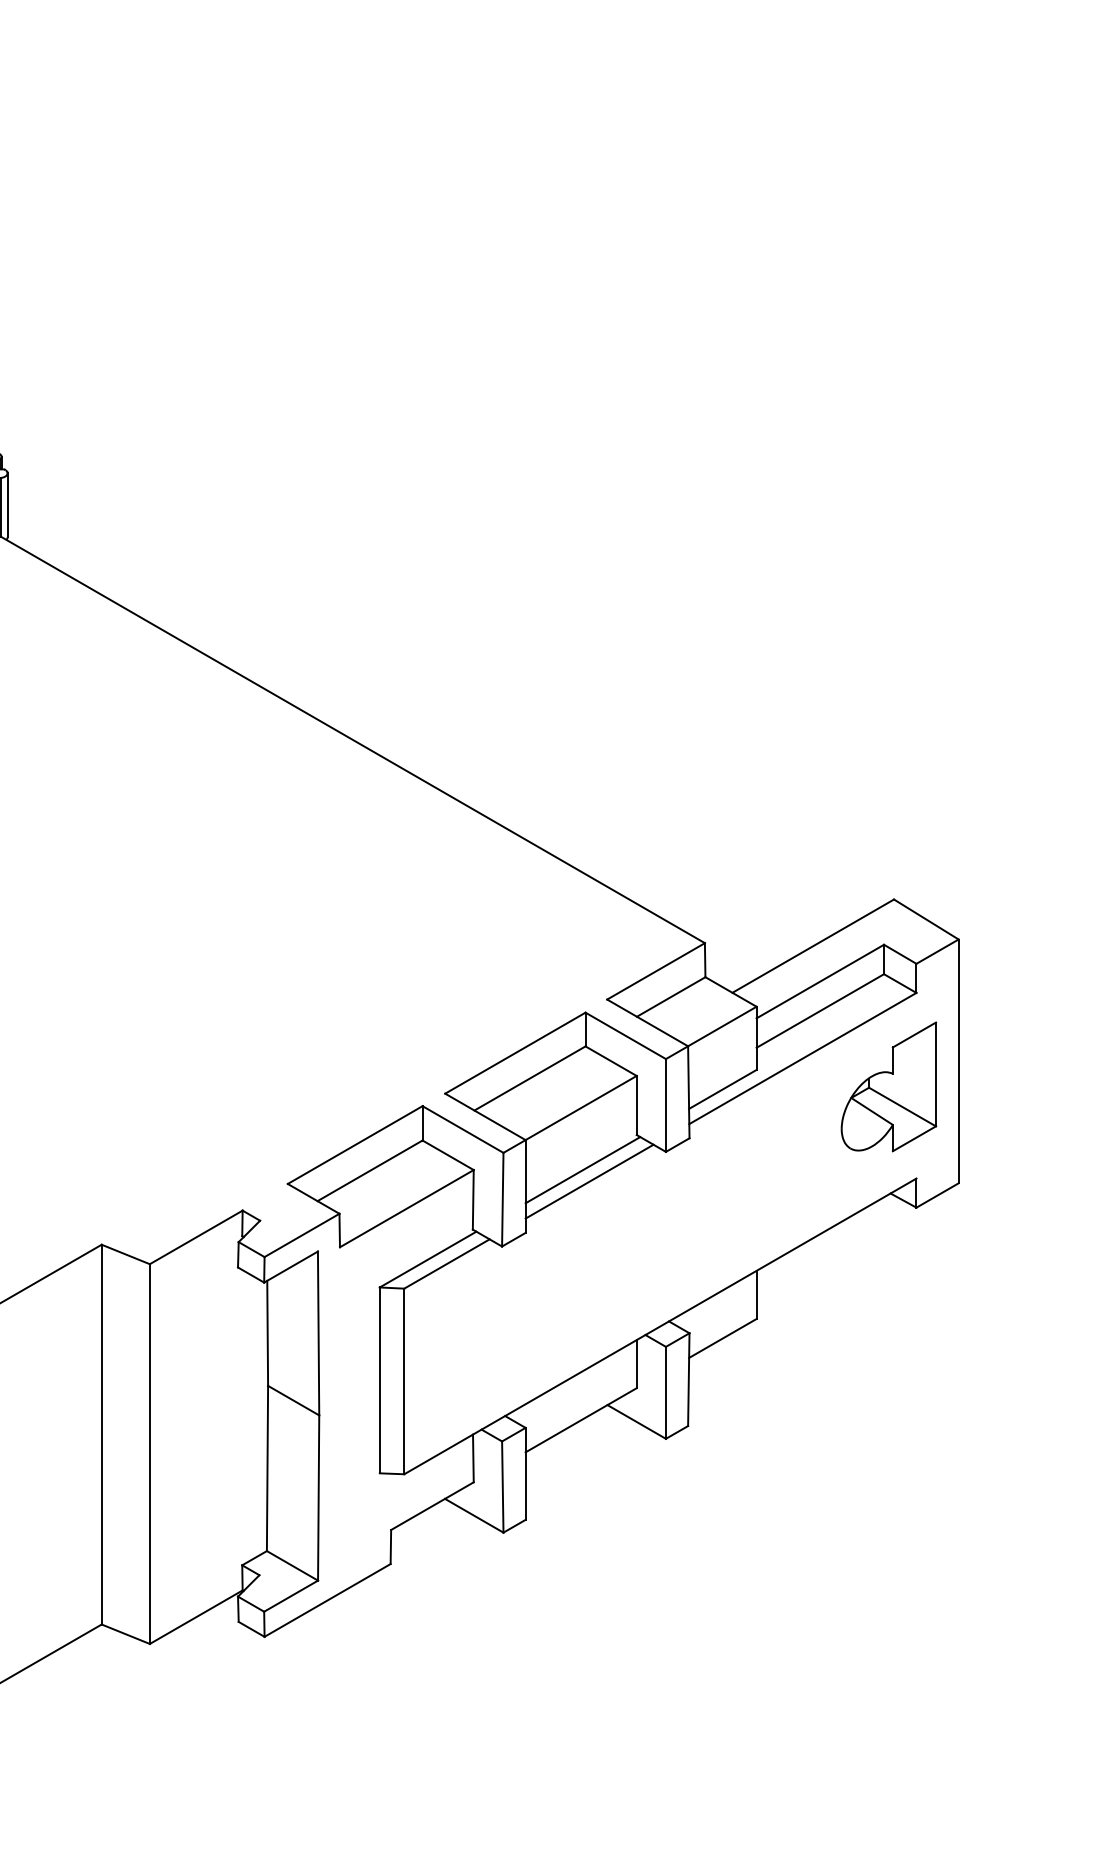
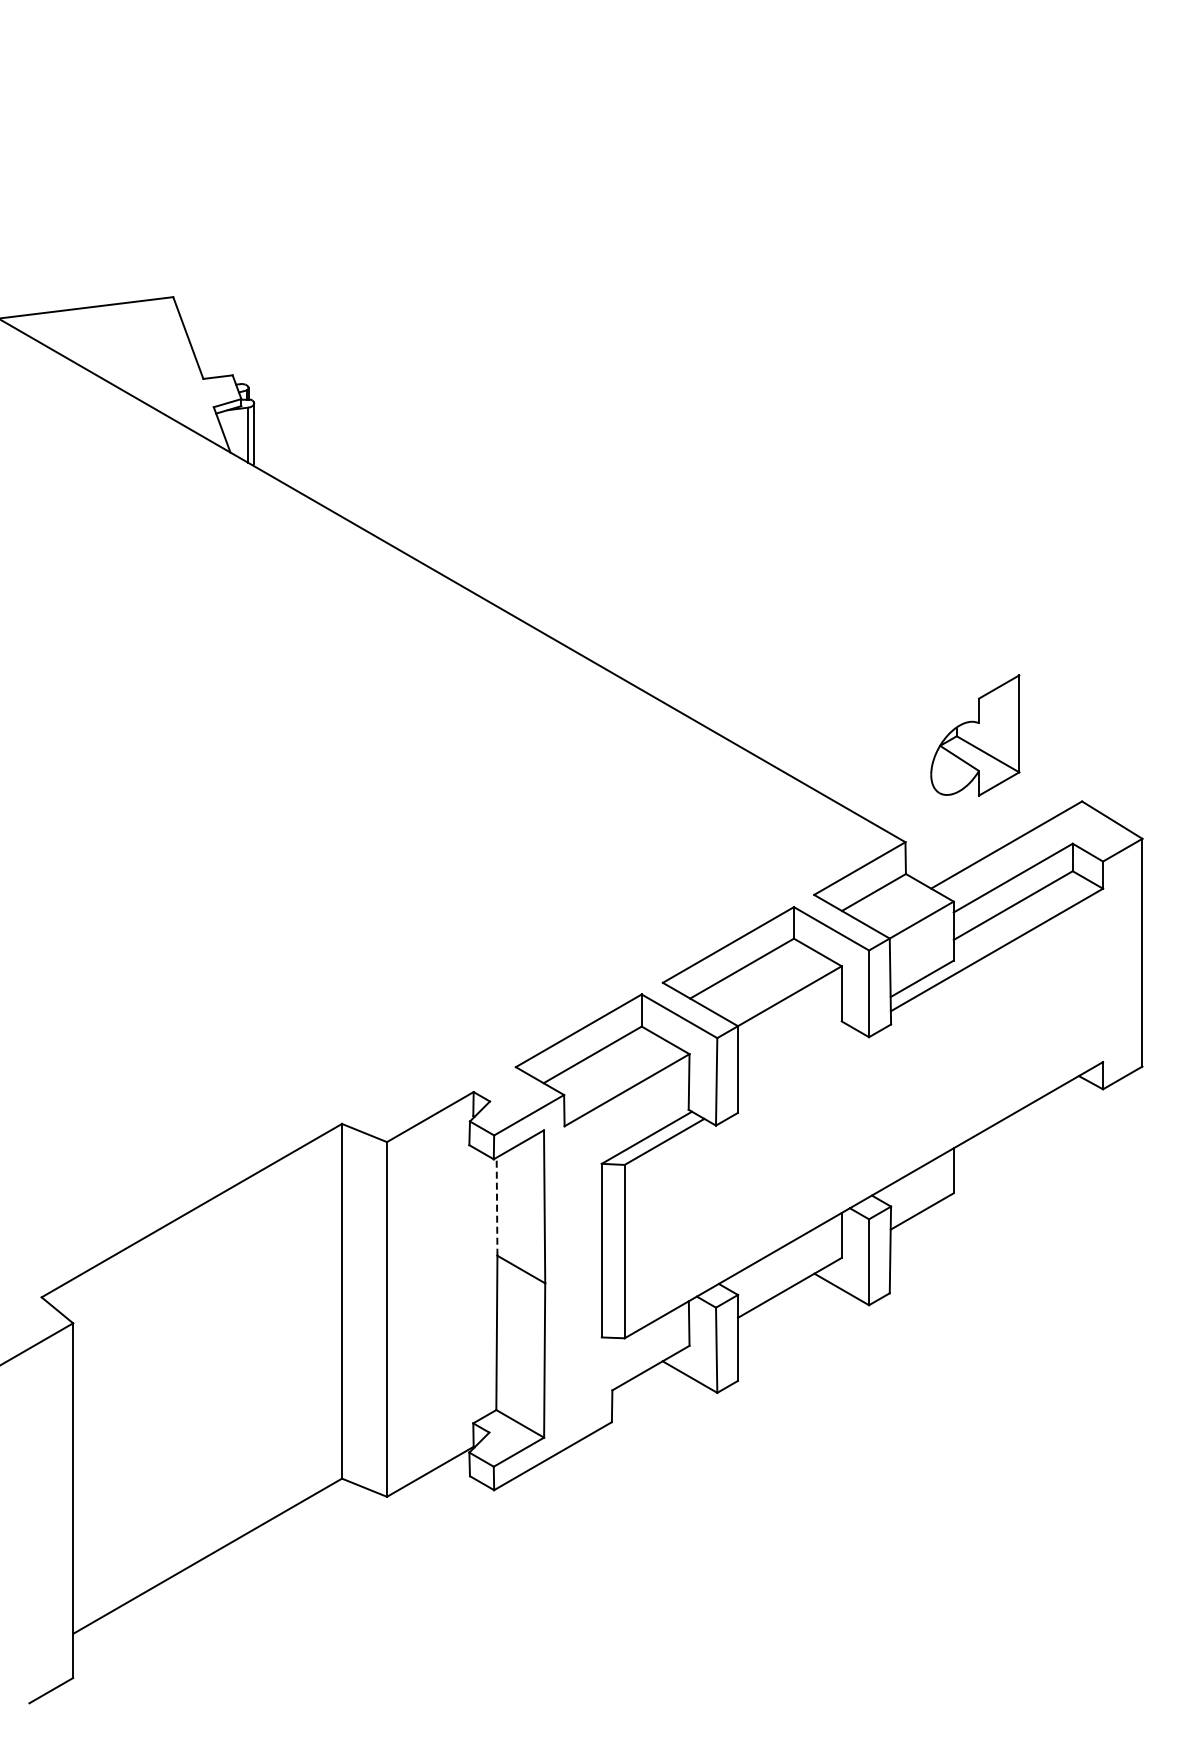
part: (889, 1086) -> (975, 735), moved
line: (582, 1170) -> (791, 1054), removed
line: (589, 1181) -> (797, 1064), removed
line: (268, 1333) -> (497, 1206), solid -> dashed

